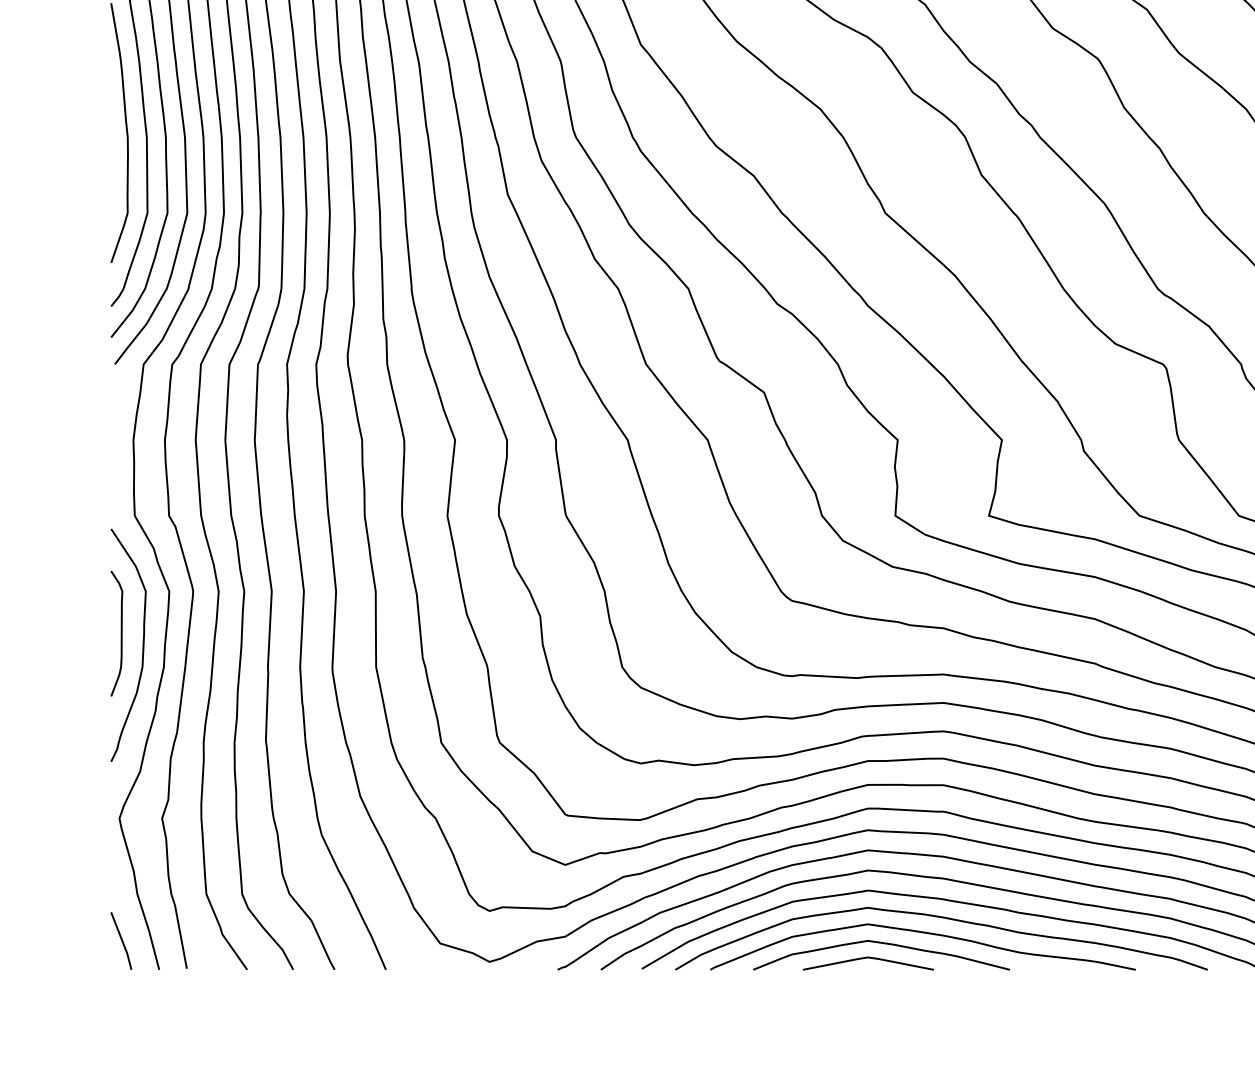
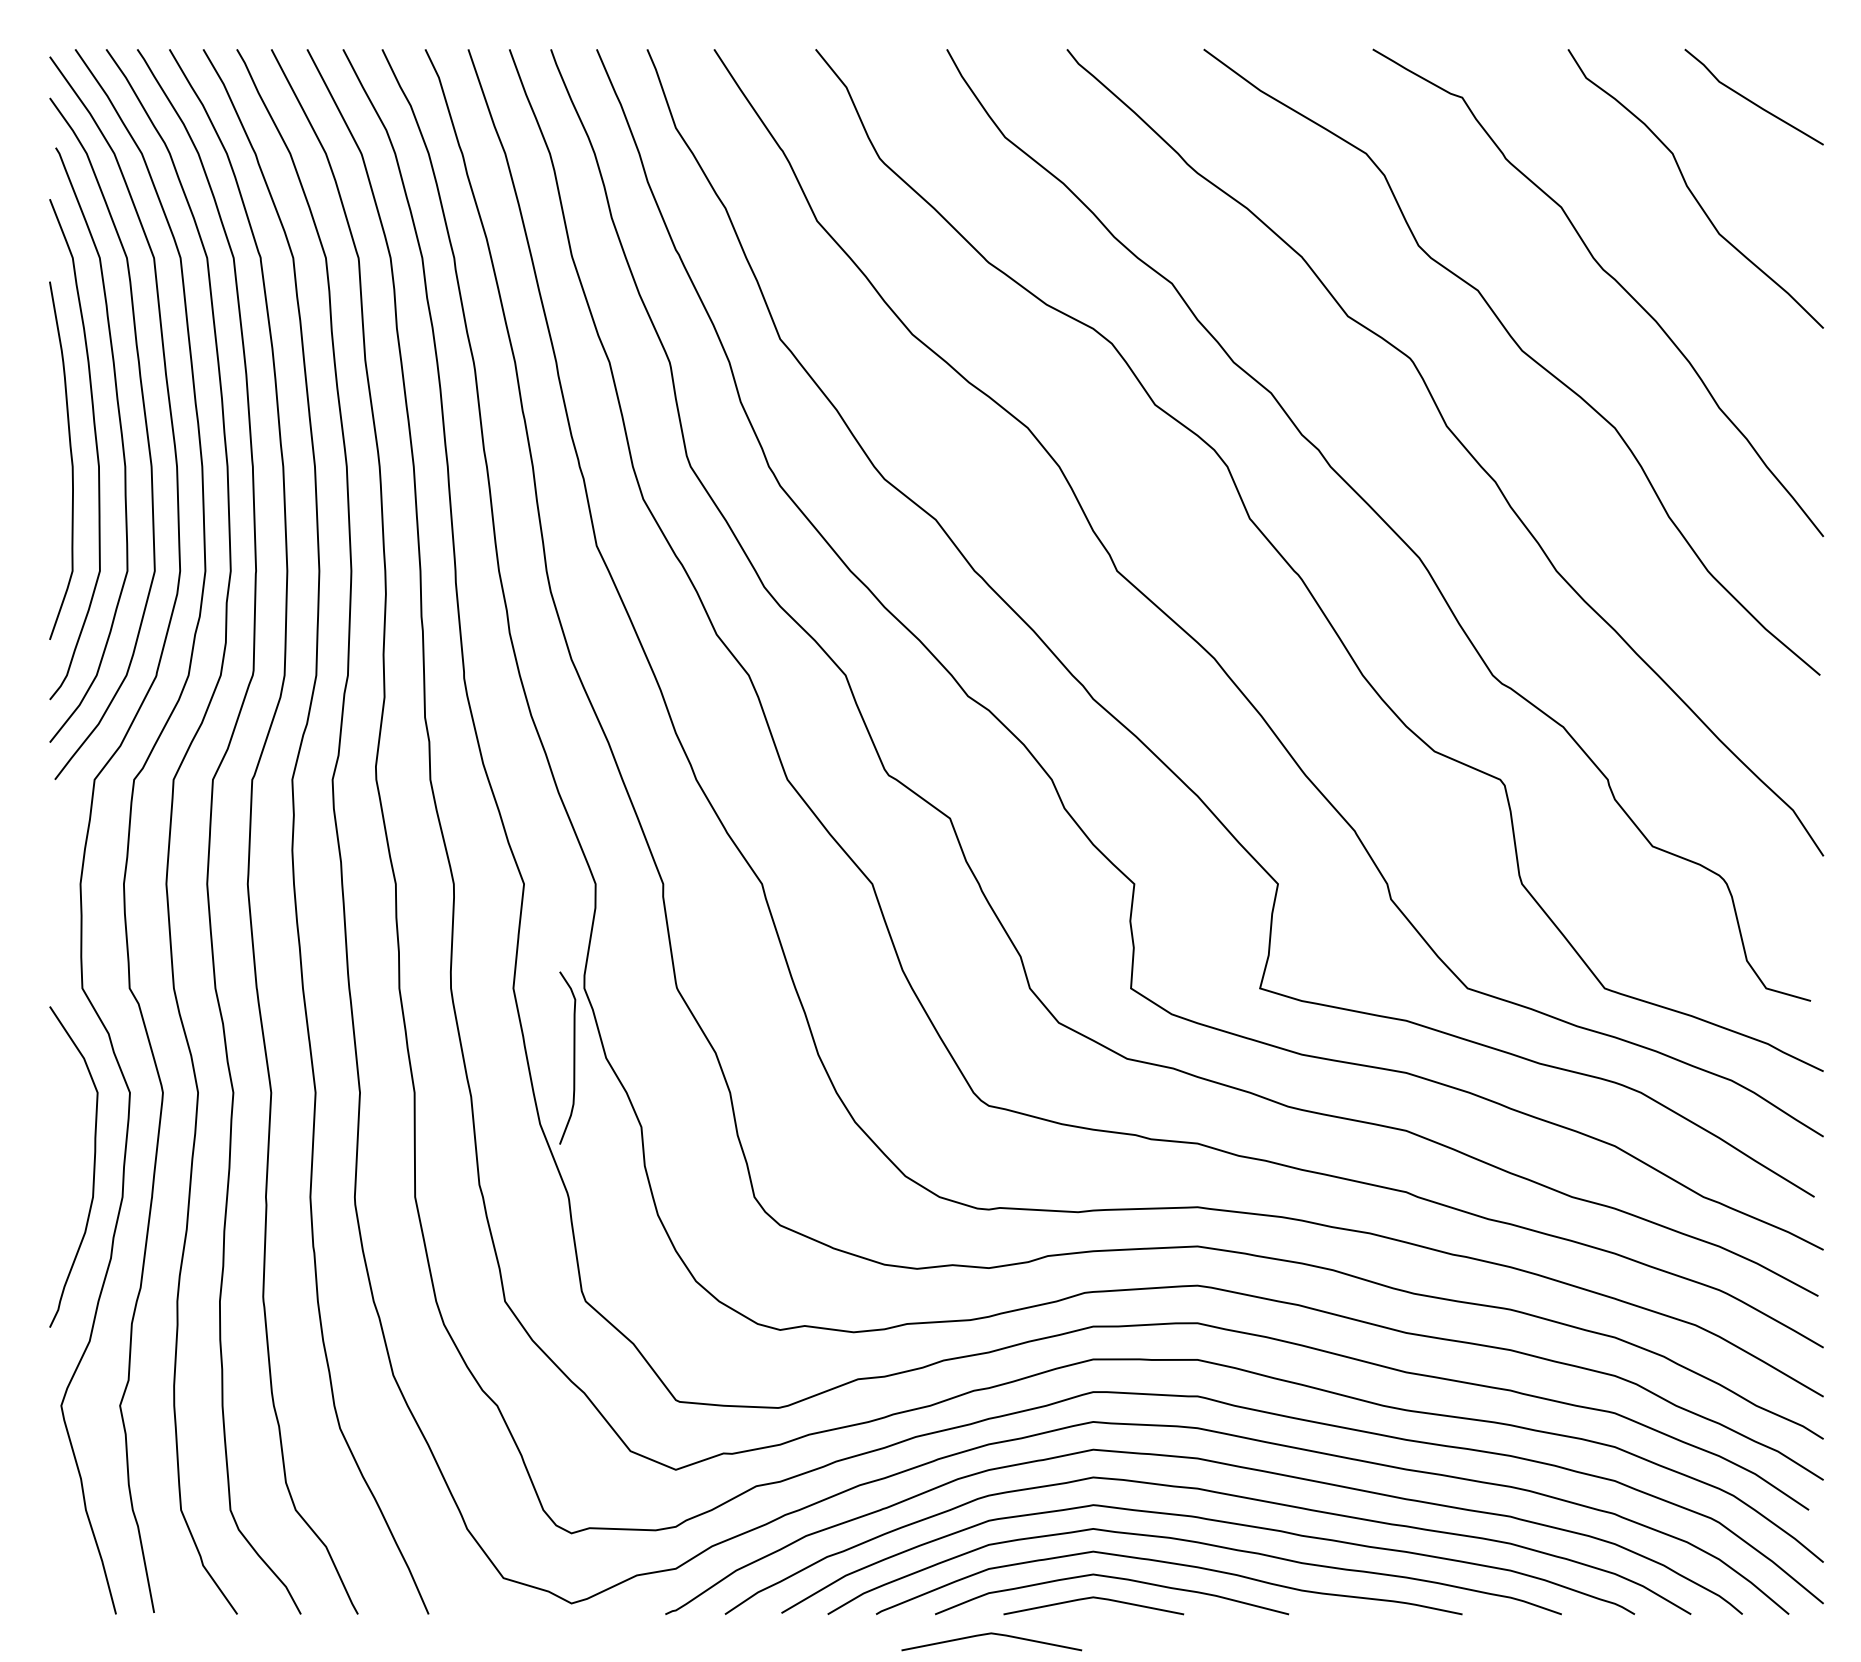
curve: (121, 633) -> (573, 1057), moved
line: (121, 940) -> (63, 1573), removed
line: (794, 984) -> (991, 1634), added

